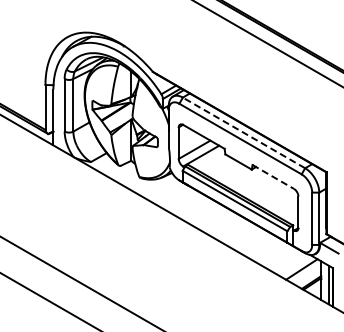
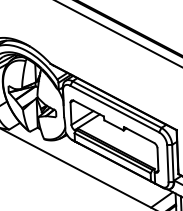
line: (244, 132) -> (117, 104), dashed -> solid
line: (273, 176) -> (139, 134), dashed -> solid

